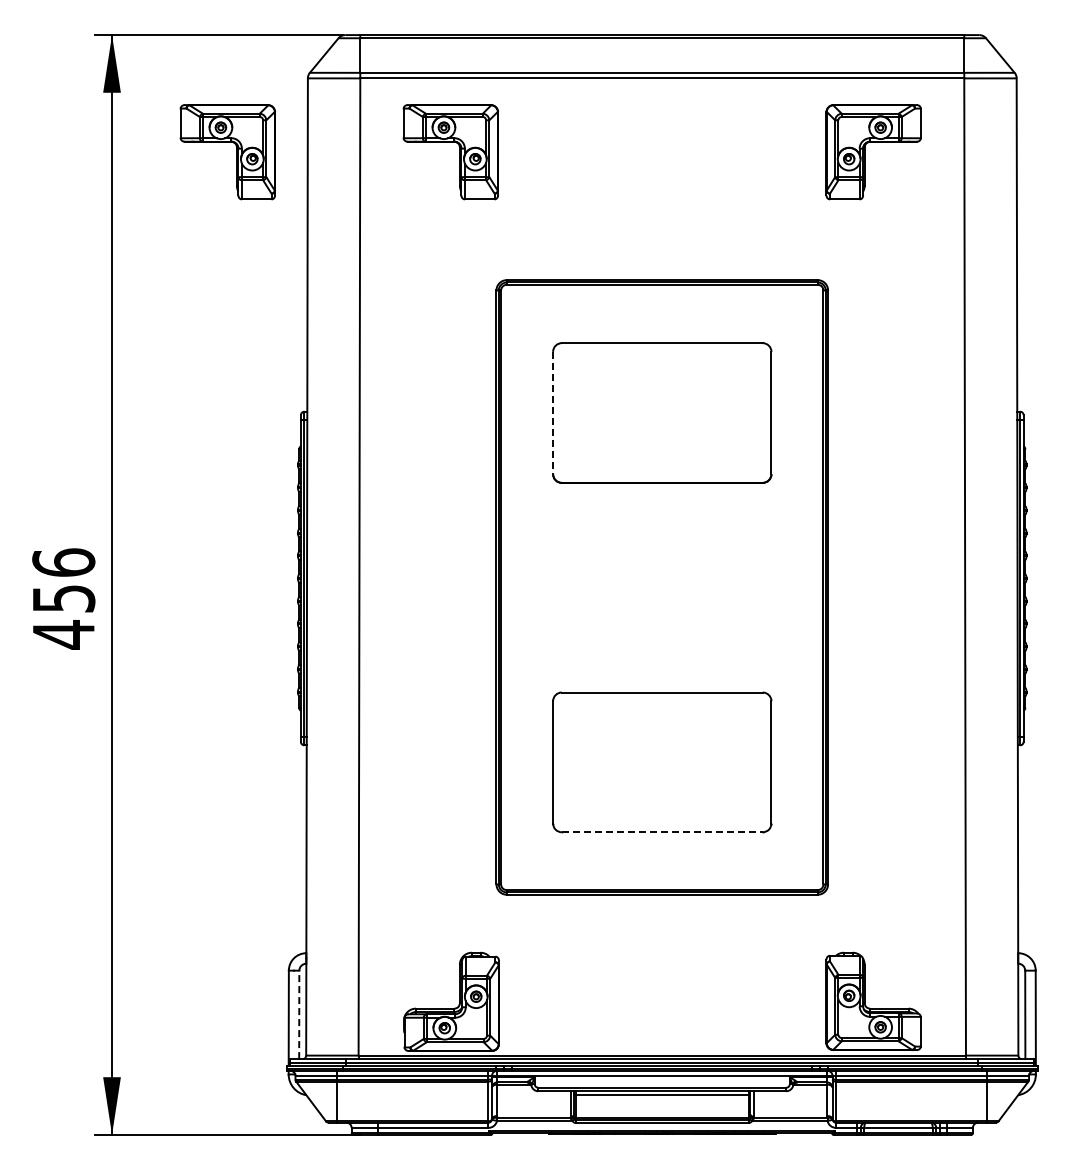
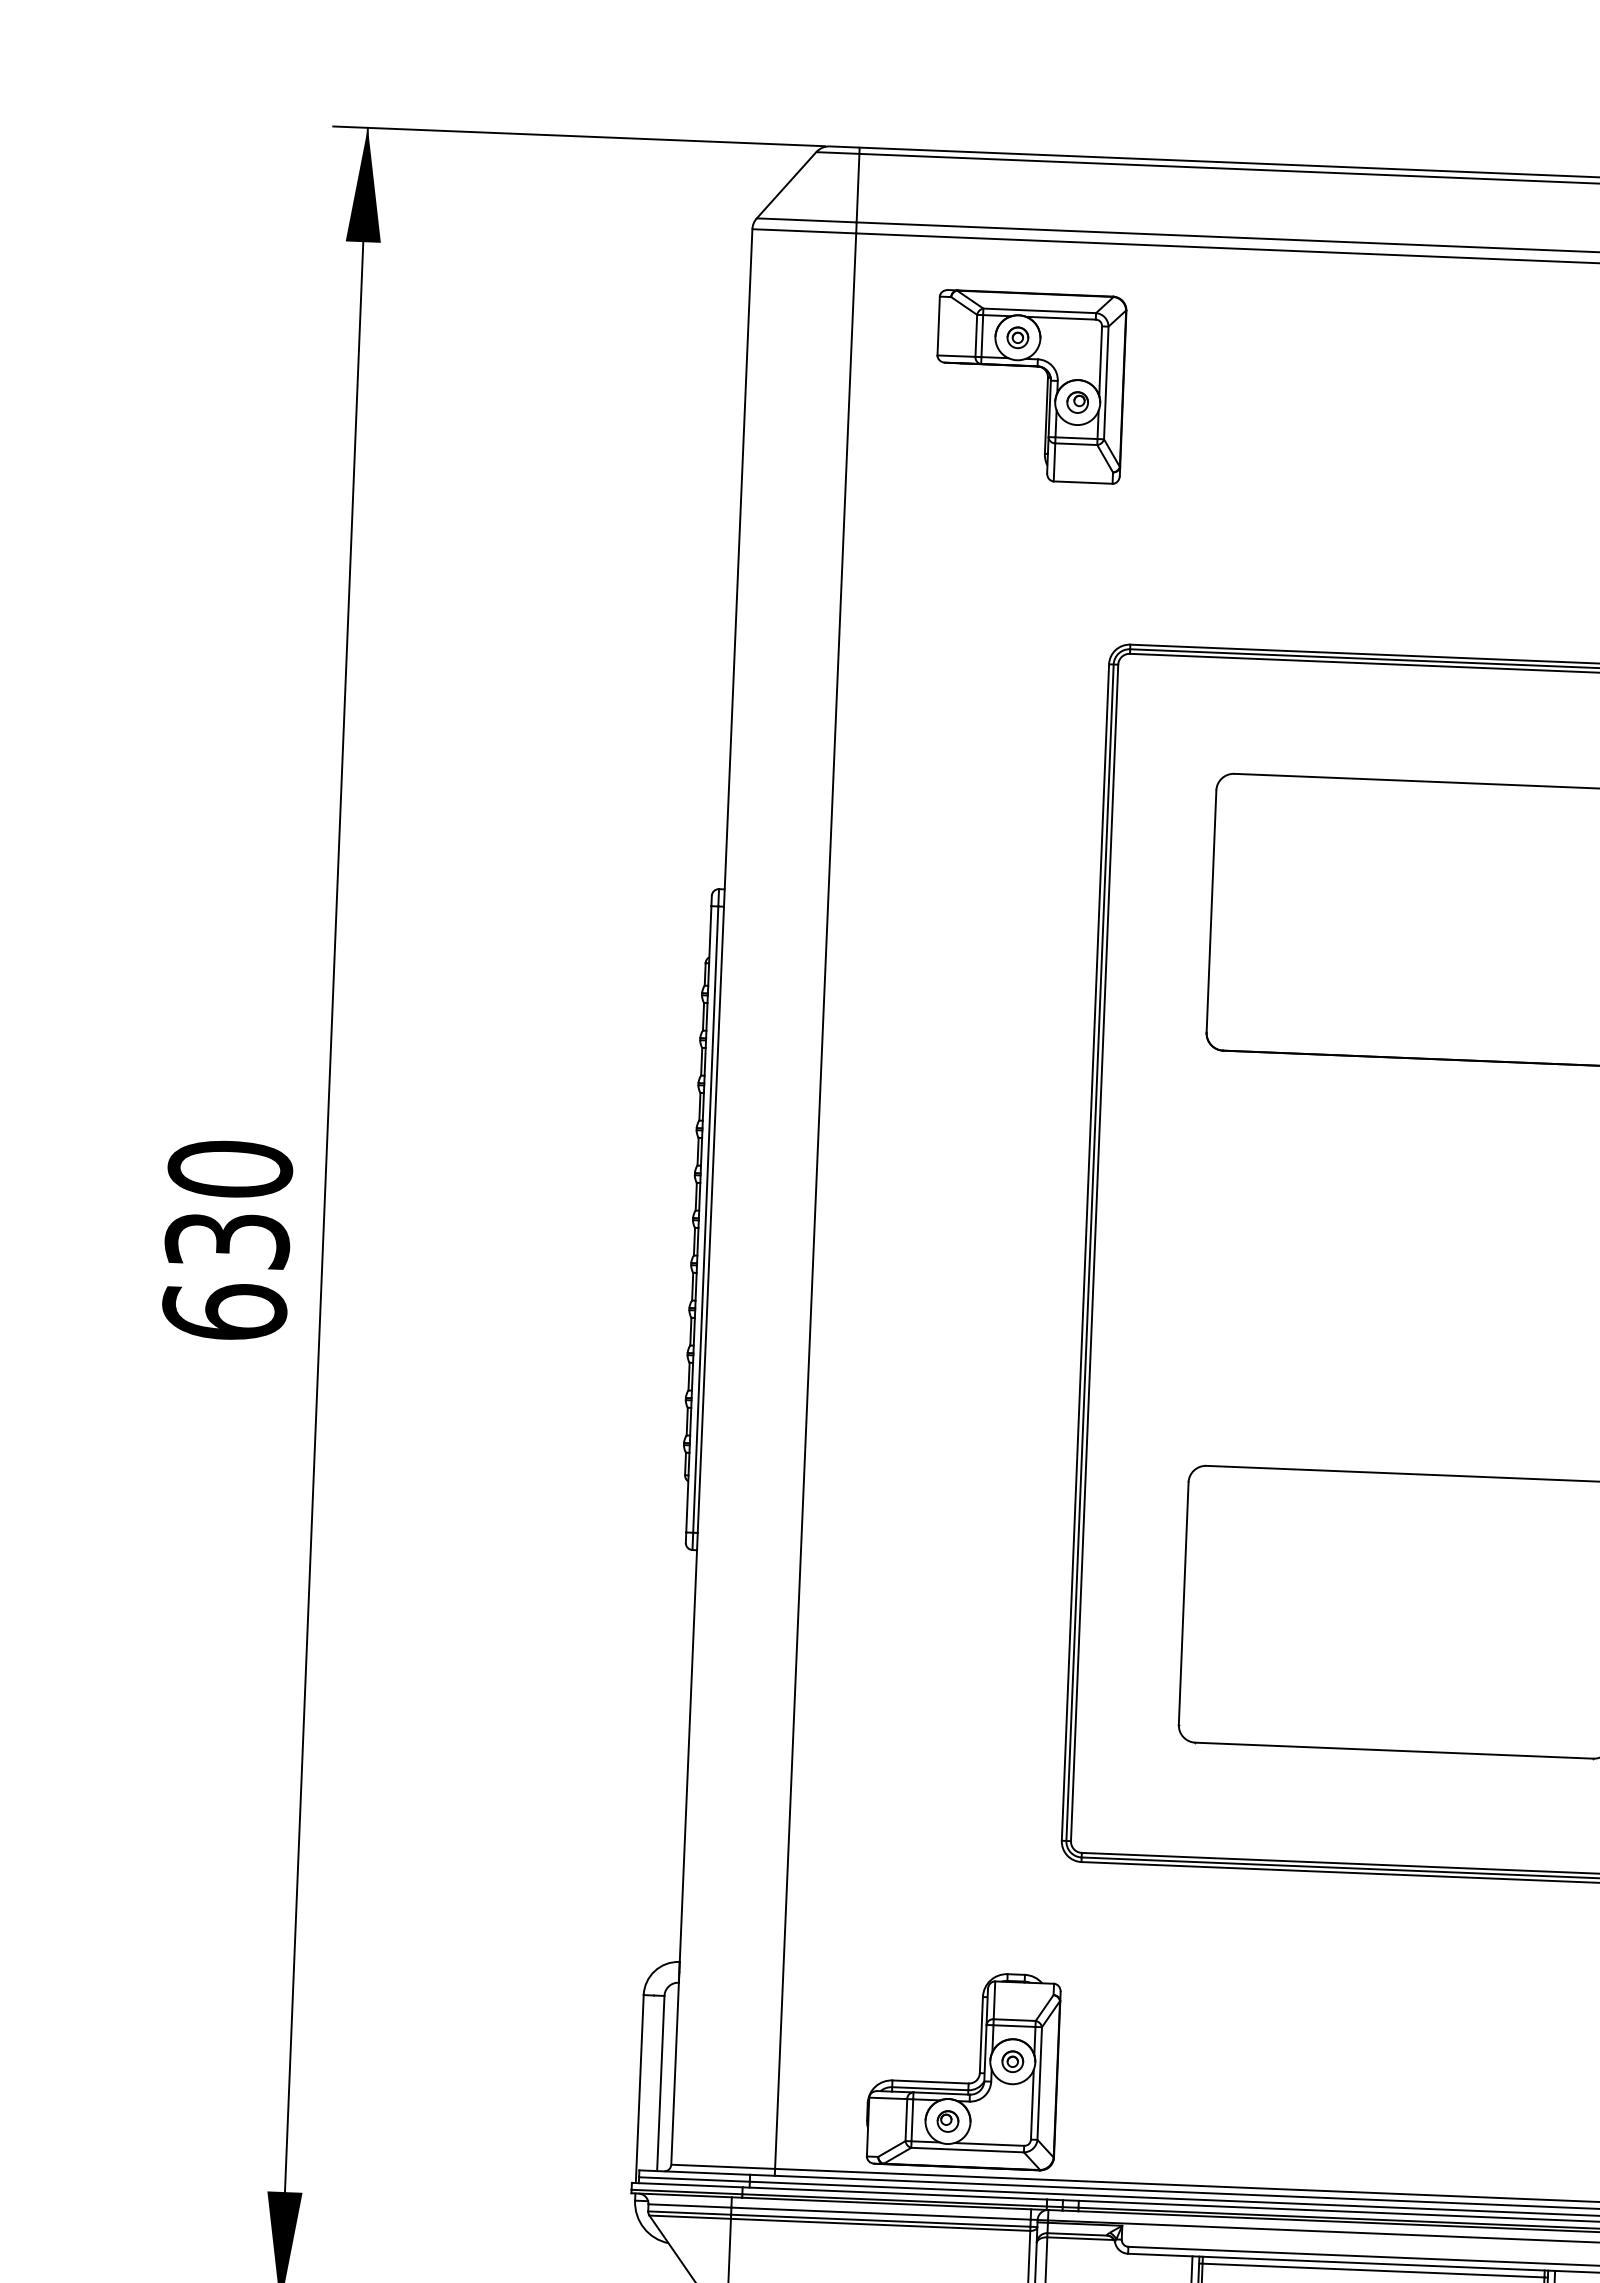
part: (236, 152) -> (605, 370), removed
line: (553, 413) -> (1212, 912), dashed -> solid
text: (63, 598) -> (226, 1240), 456 -> 630
line: (662, 832) -> (1394, 1751), dashed -> solid
line: (299, 1014) -> (661, 2082), dashed -> solid

